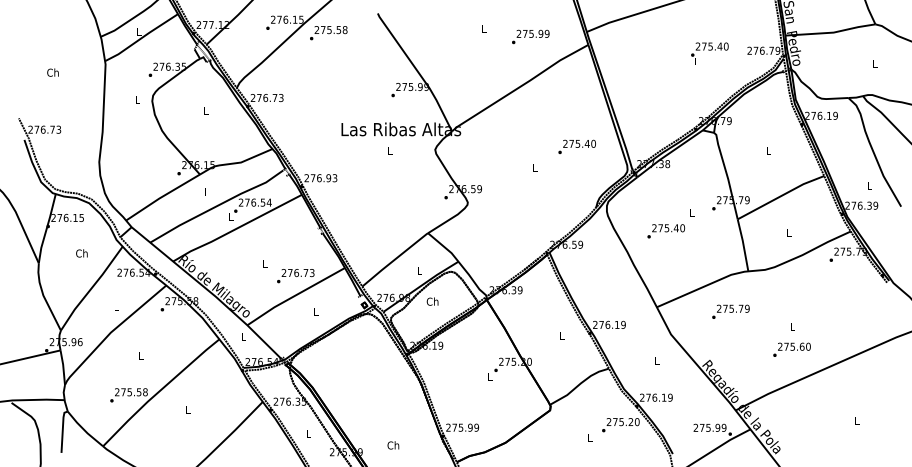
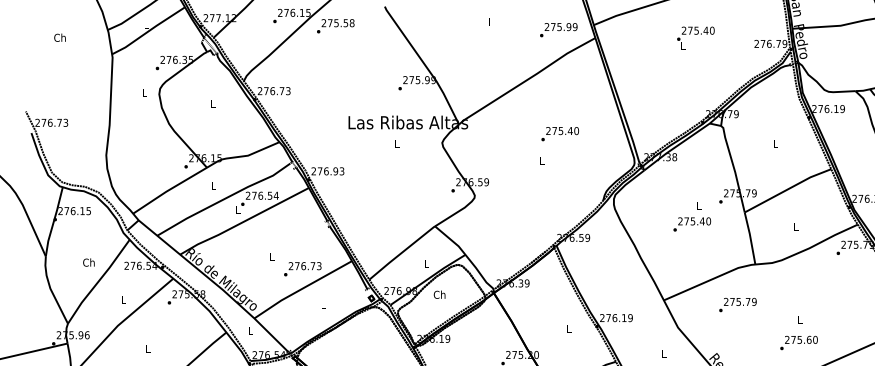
text: (530, 36) -> (558, 29), moved
text: (709, 53) -> (695, 37), moved
text: (52, 72) -> (59, 37), moved
text: (576, 146) -> (559, 133), moved
text: (666, 231) -> (692, 224), moved
text: (81, 253) -> (88, 262), moved

